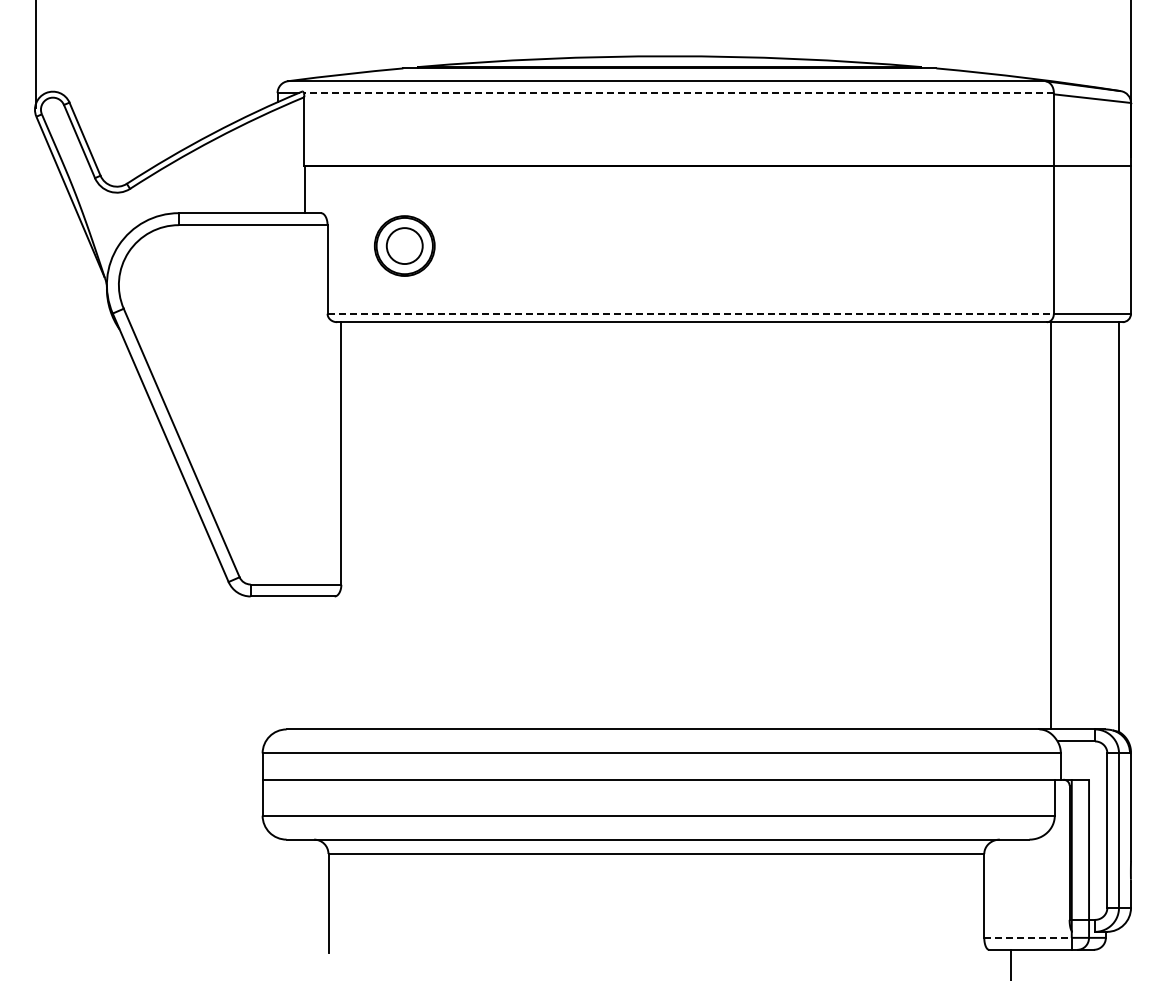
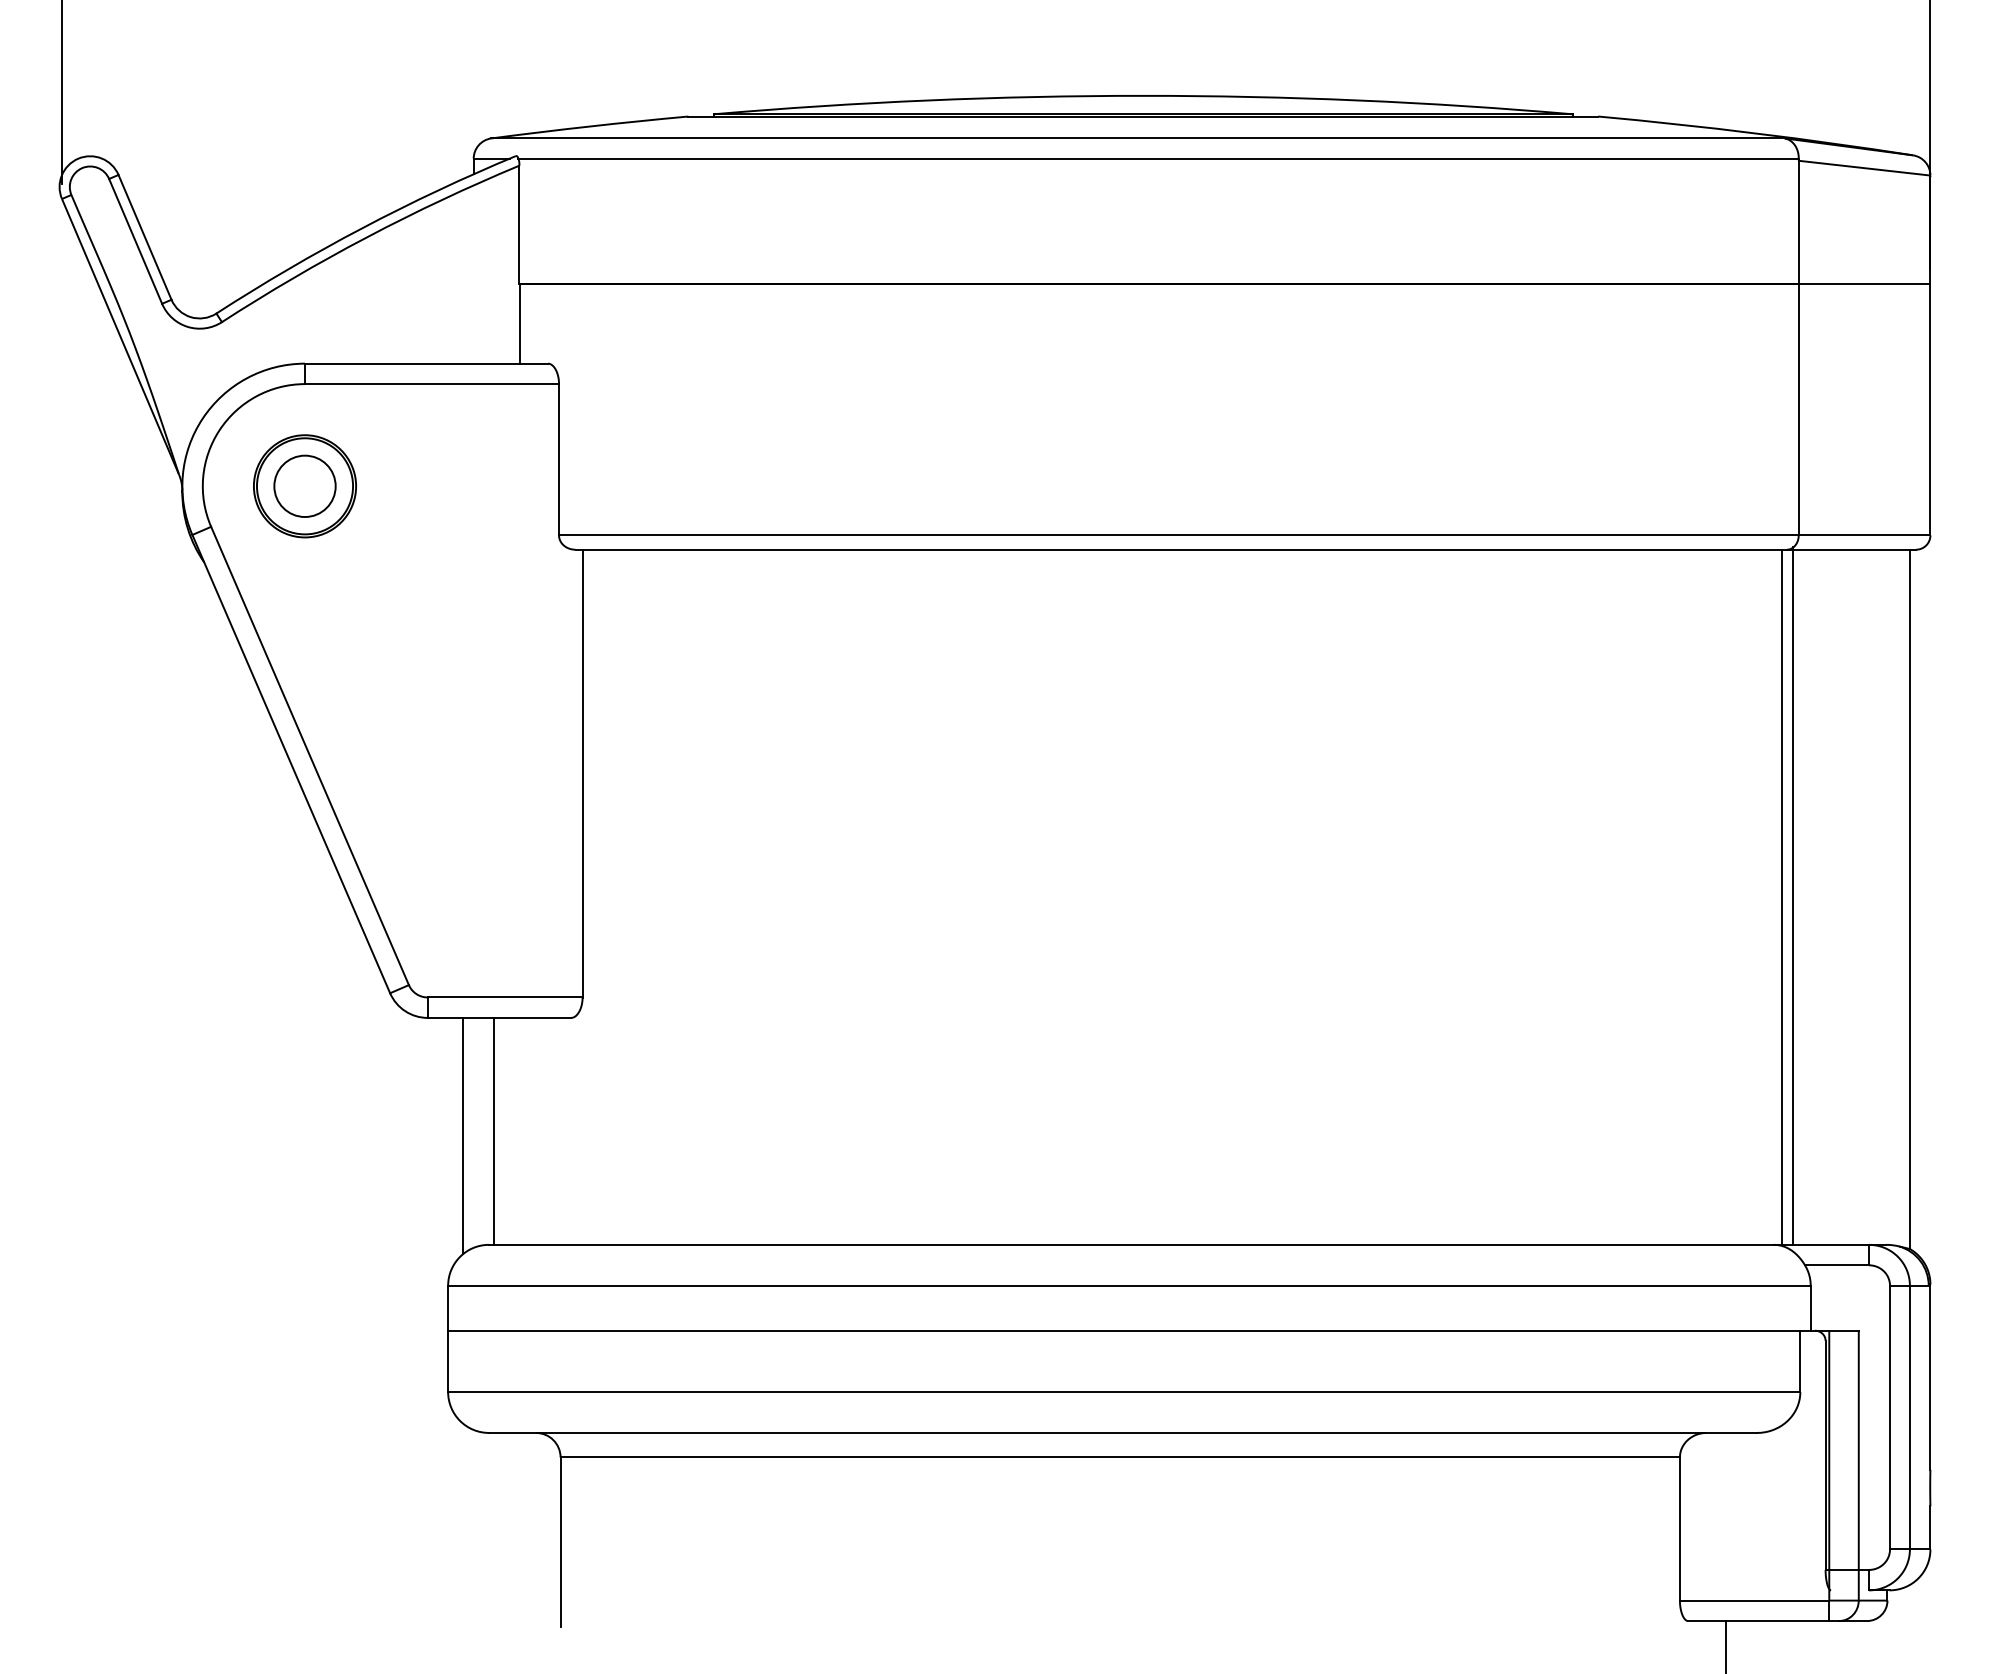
line: (678, 93) -> (1158, 159), dashed -> solid
part: (404, 245) -> (304, 485), moved
line: (691, 313) -> (1180, 534), dashed -> solid
line: (1043, 525) -> (1781, 896), added
line: (289, 662) -> (494, 1130), added
line: (271, 665) -> (463, 1135), added
line: (1028, 937) -> (1755, 1599), dashed -> solid

